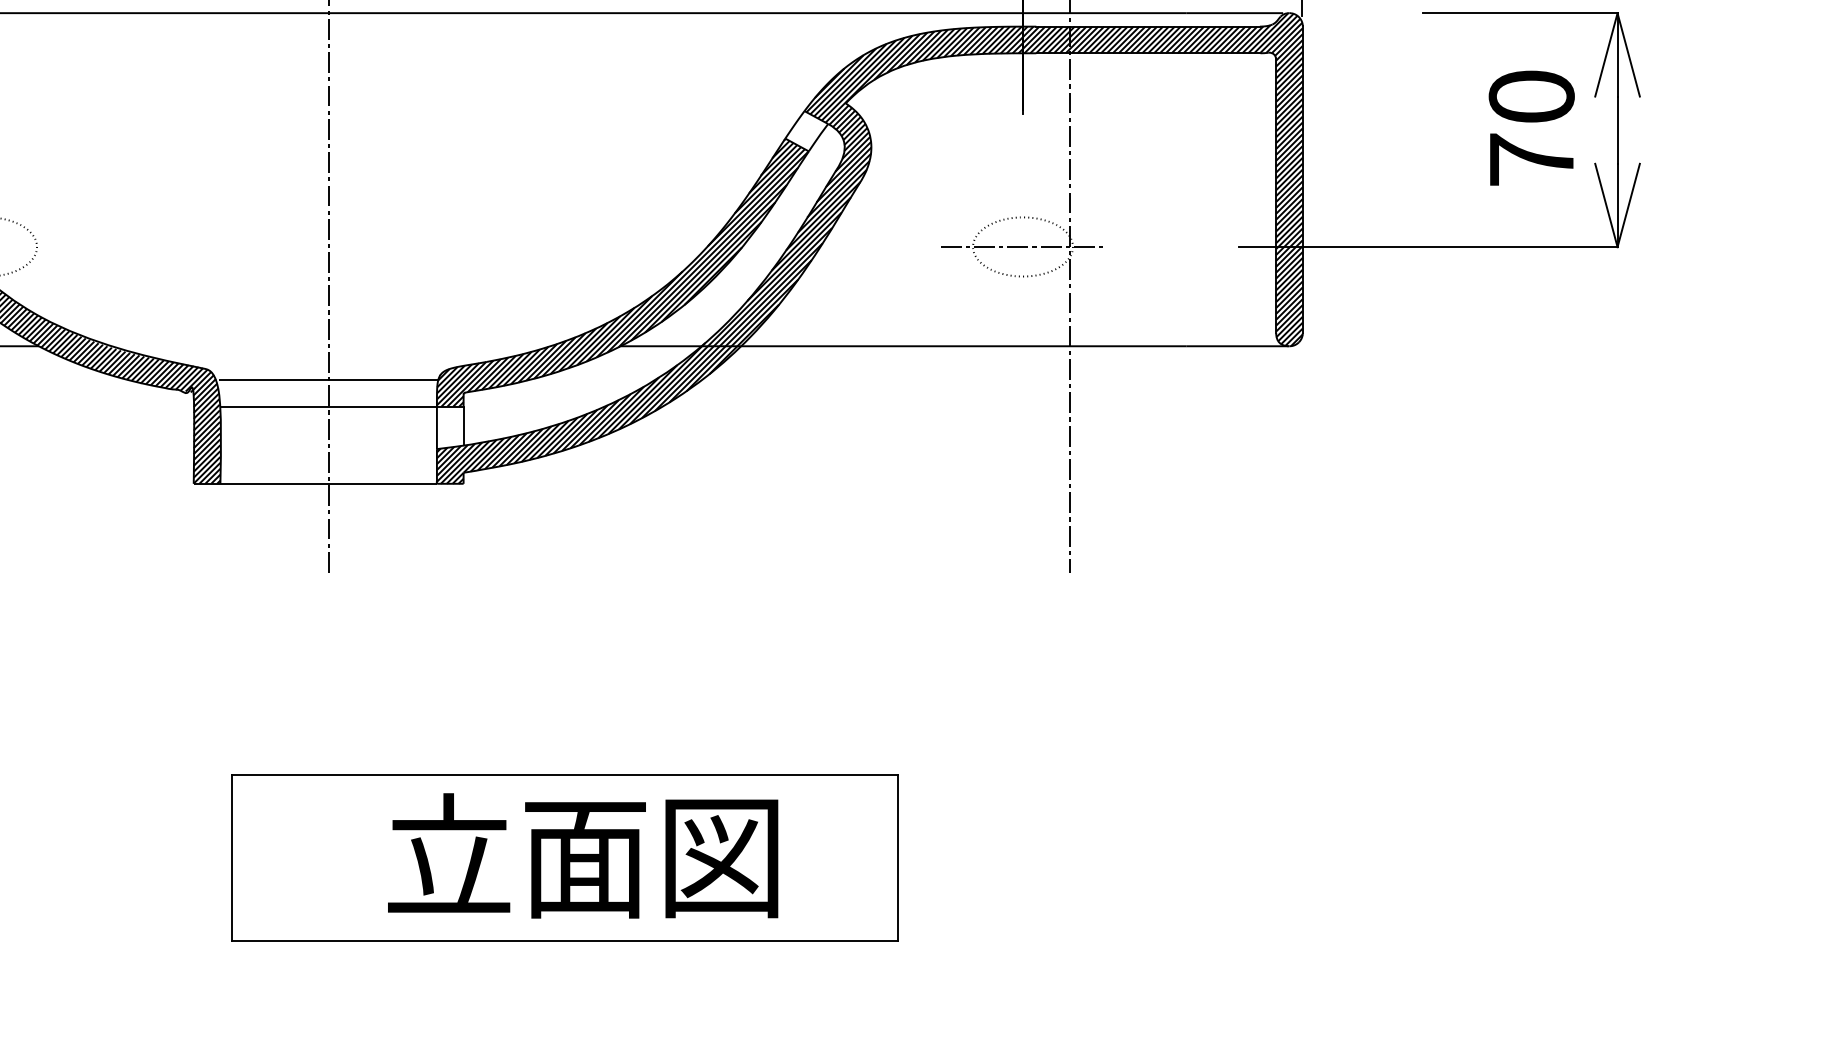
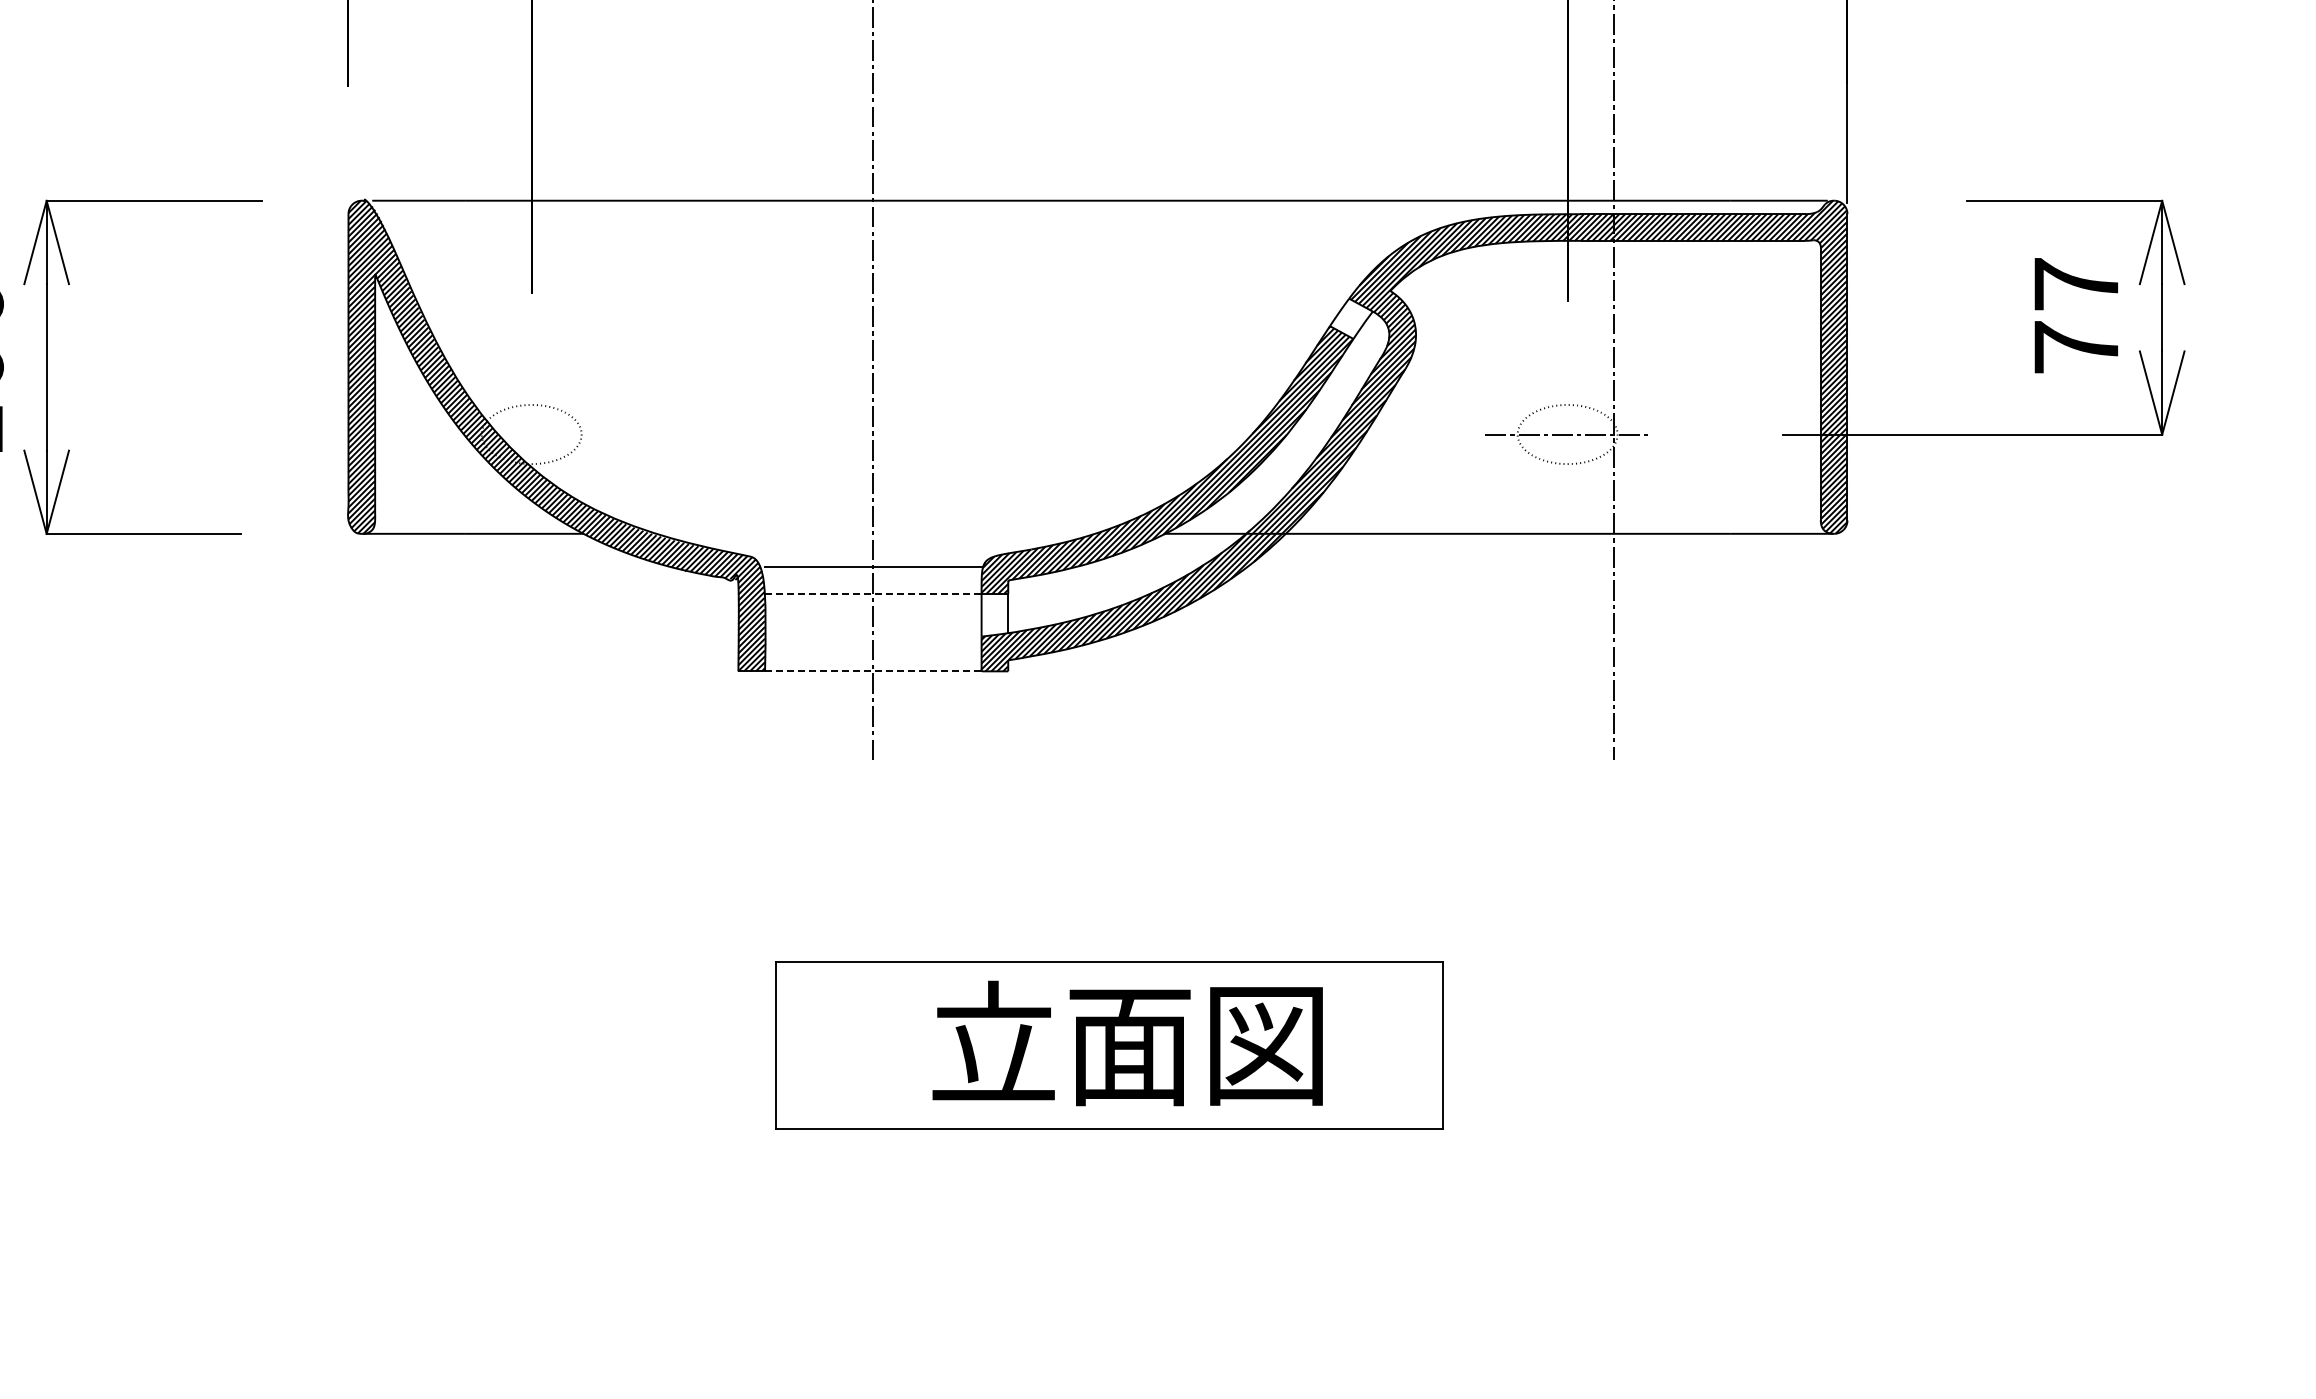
text: (1531, 96) -> (2076, 284), 70 -> 77
line: (328, 406) -> (873, 594), solid -> dashed
line: (328, 483) -> (873, 671), solid -> dashed

